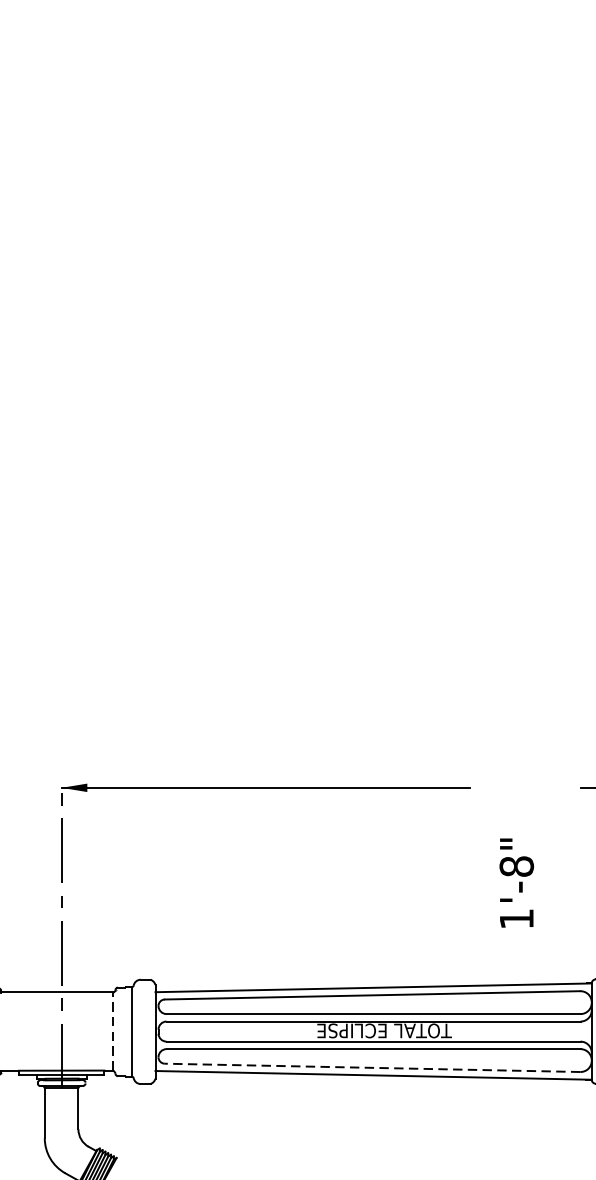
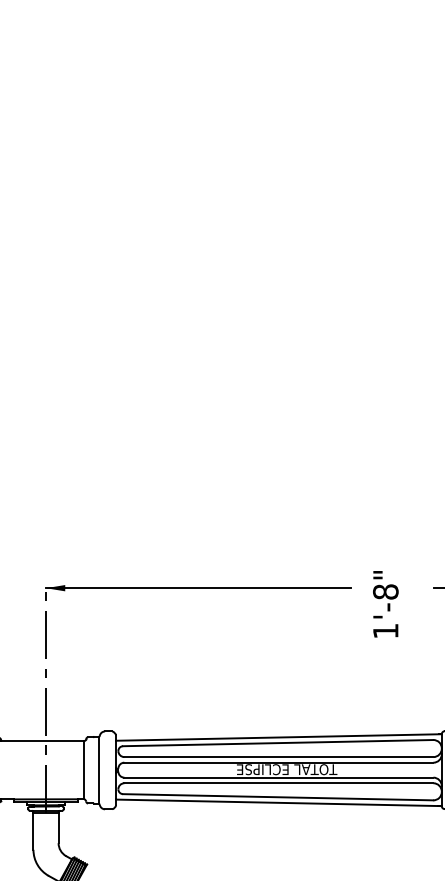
text: (516, 883) -> (385, 604), moved
line: (113, 1030) -> (84, 769), dashed -> solid
line: (371, 1068) -> (277, 797), dashed -> solid

